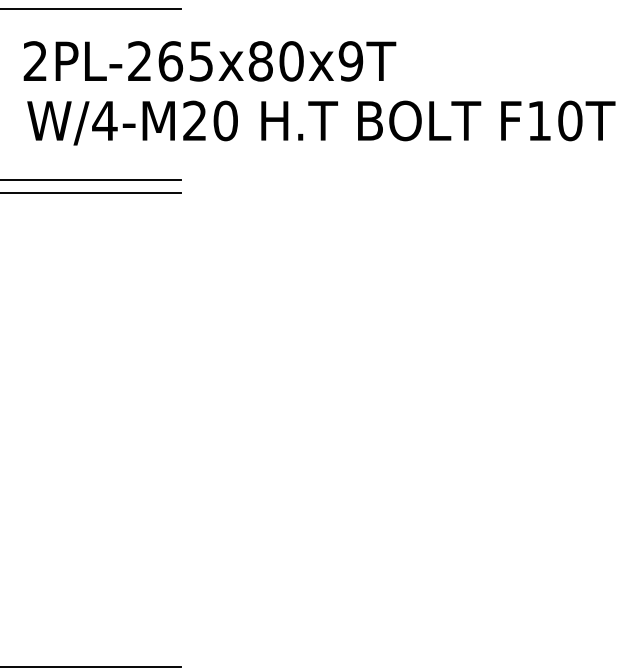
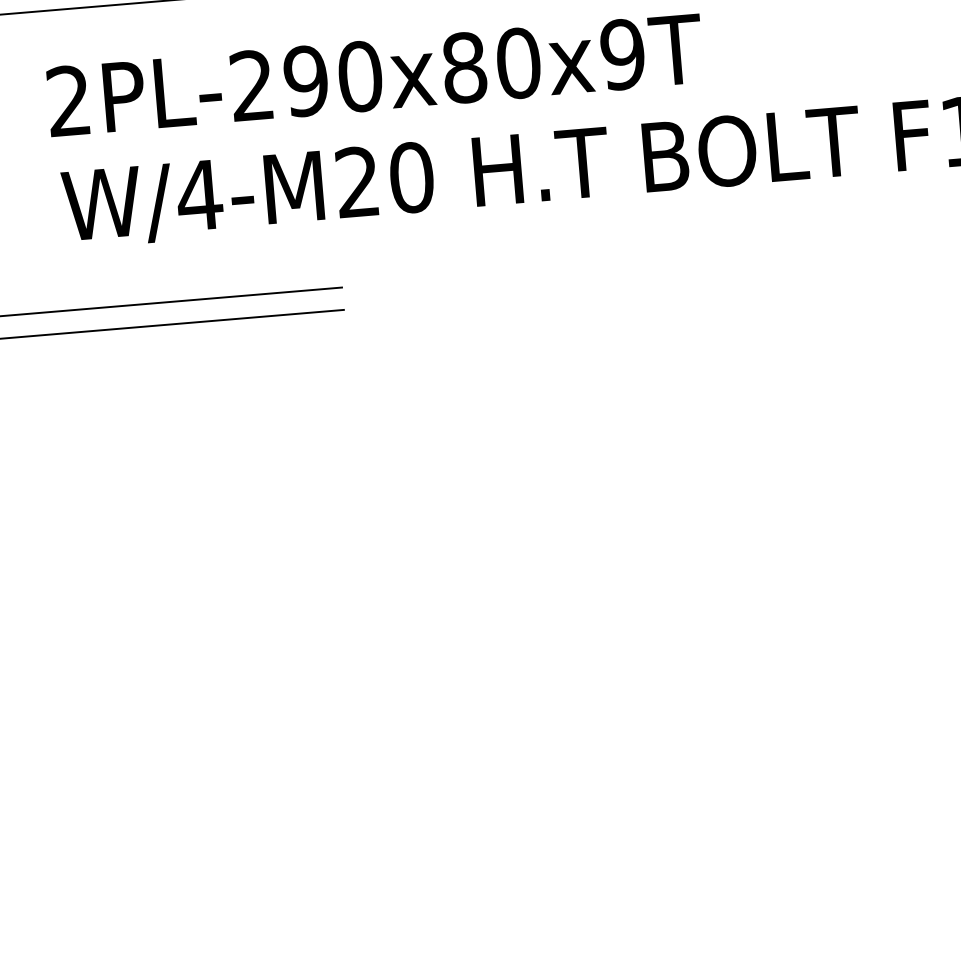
text: (185, 61) -> (332, 79), 2PL-265x80x9T -> 2PL-290x80x9T

